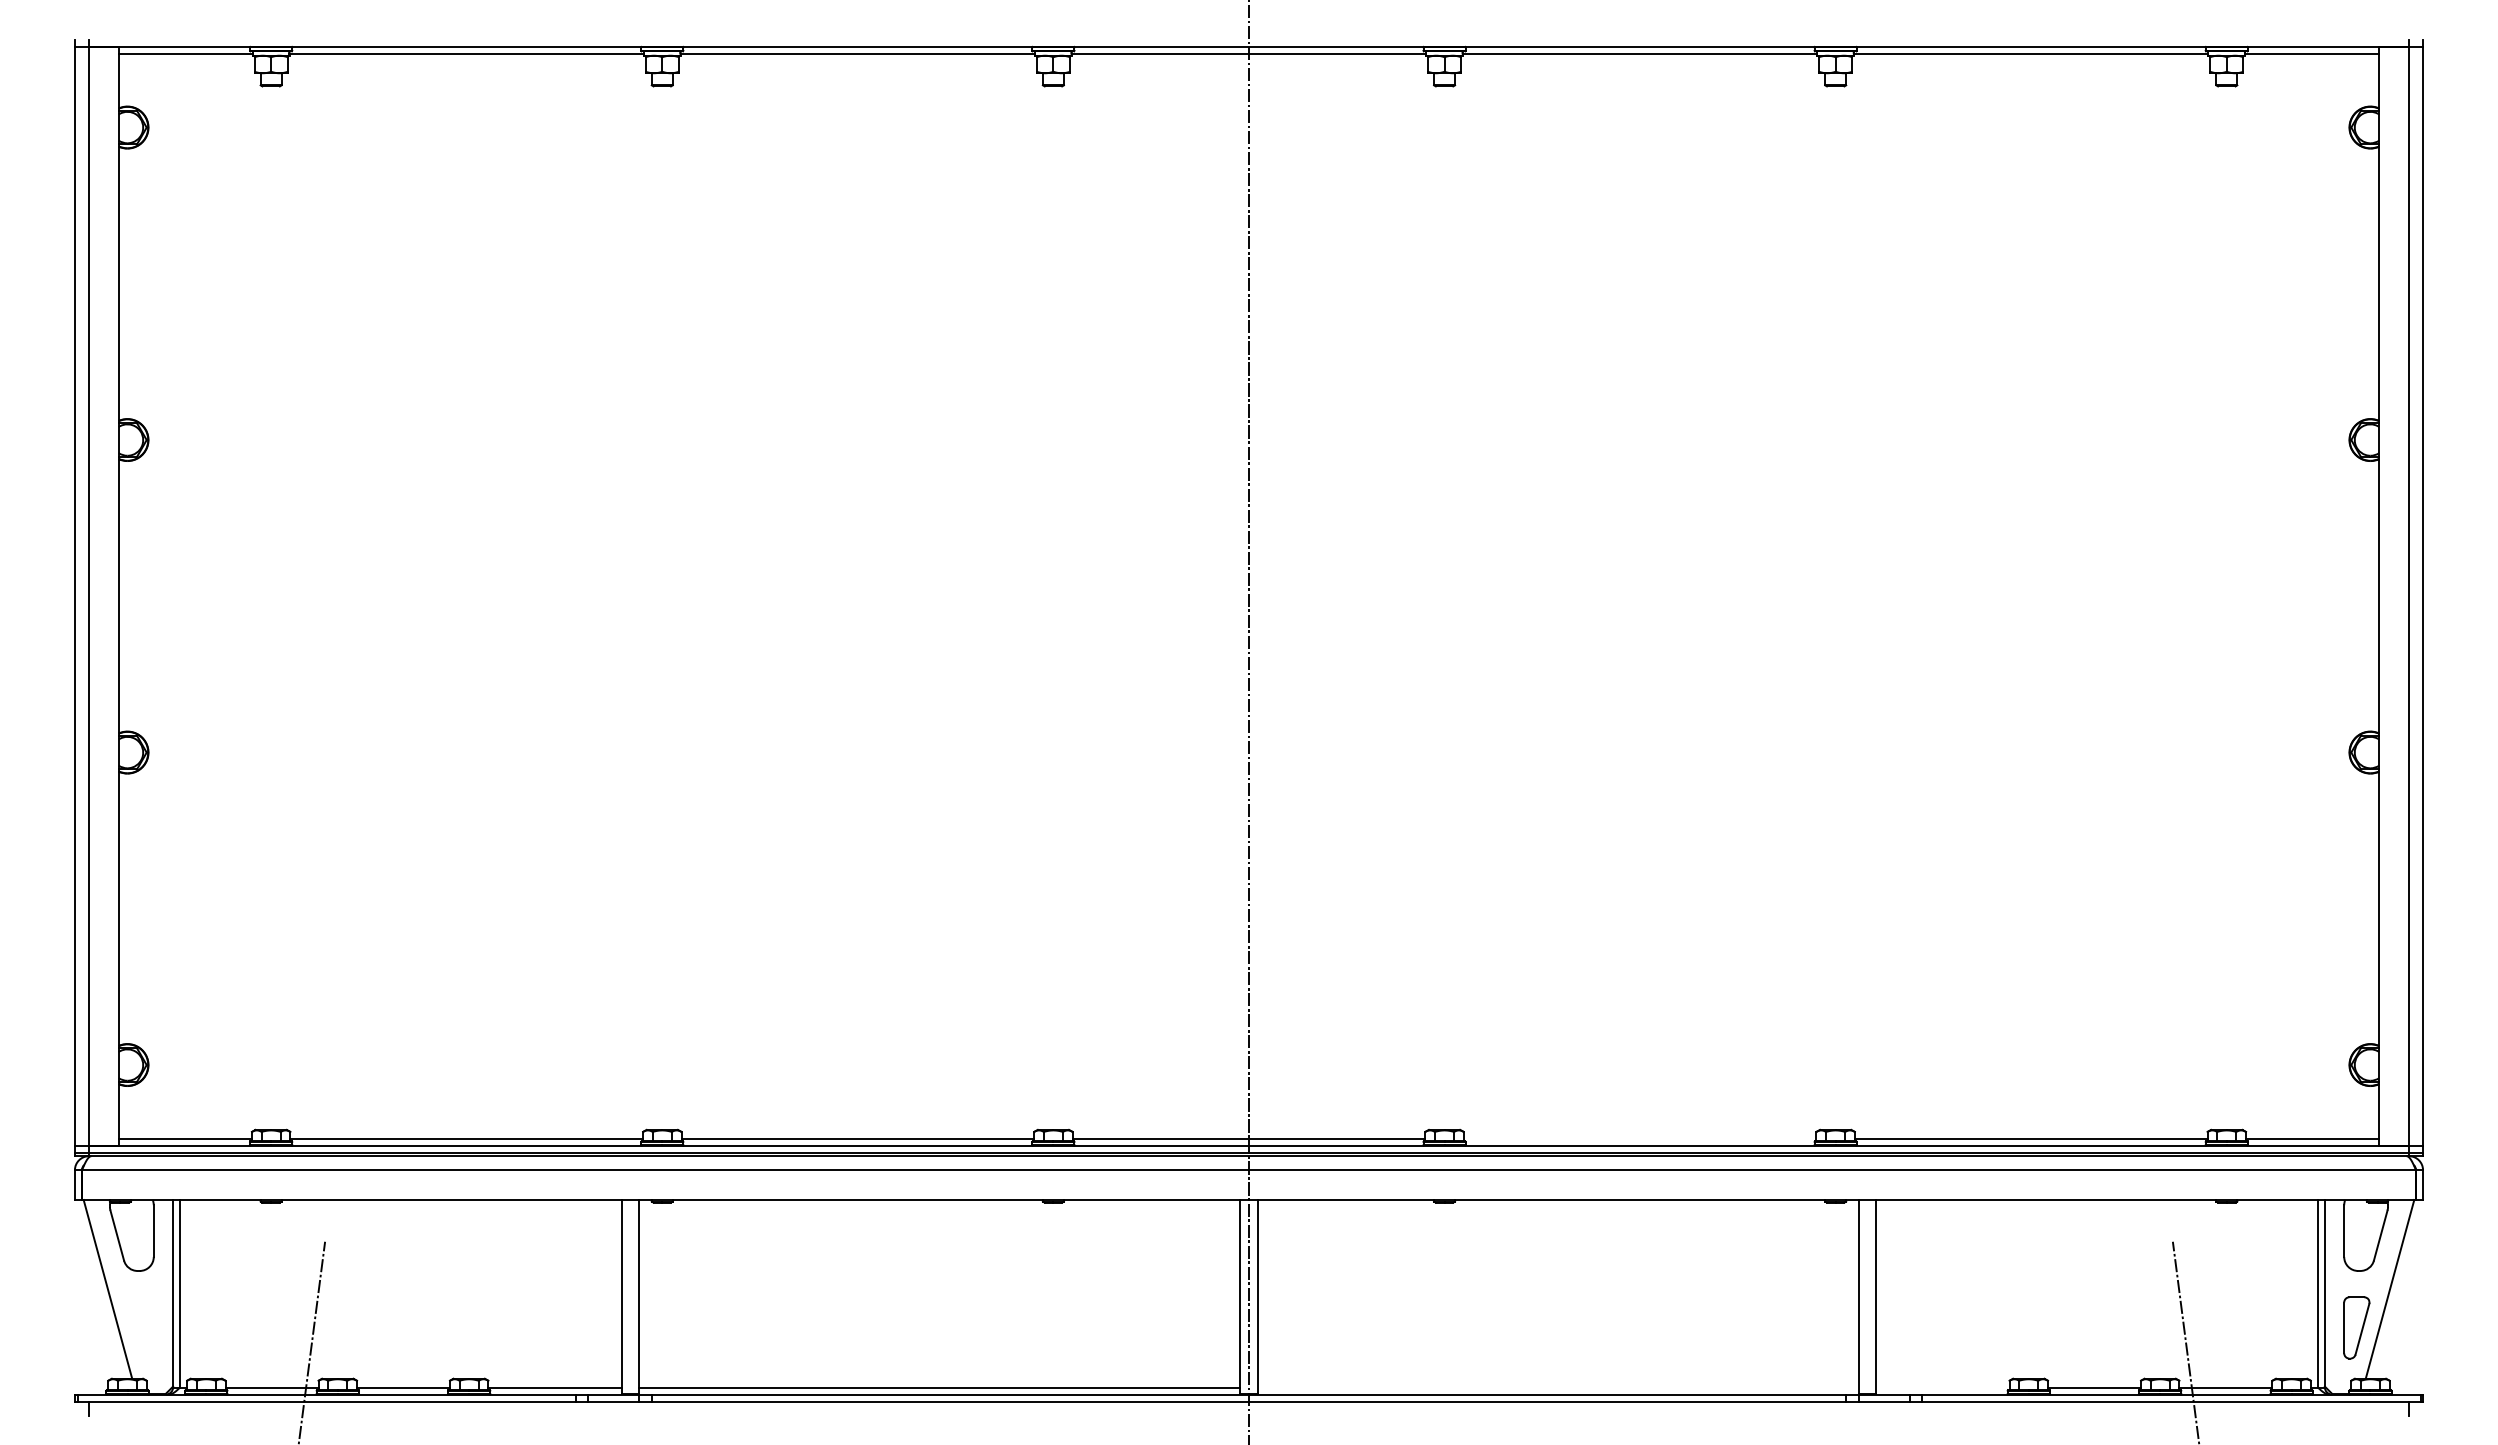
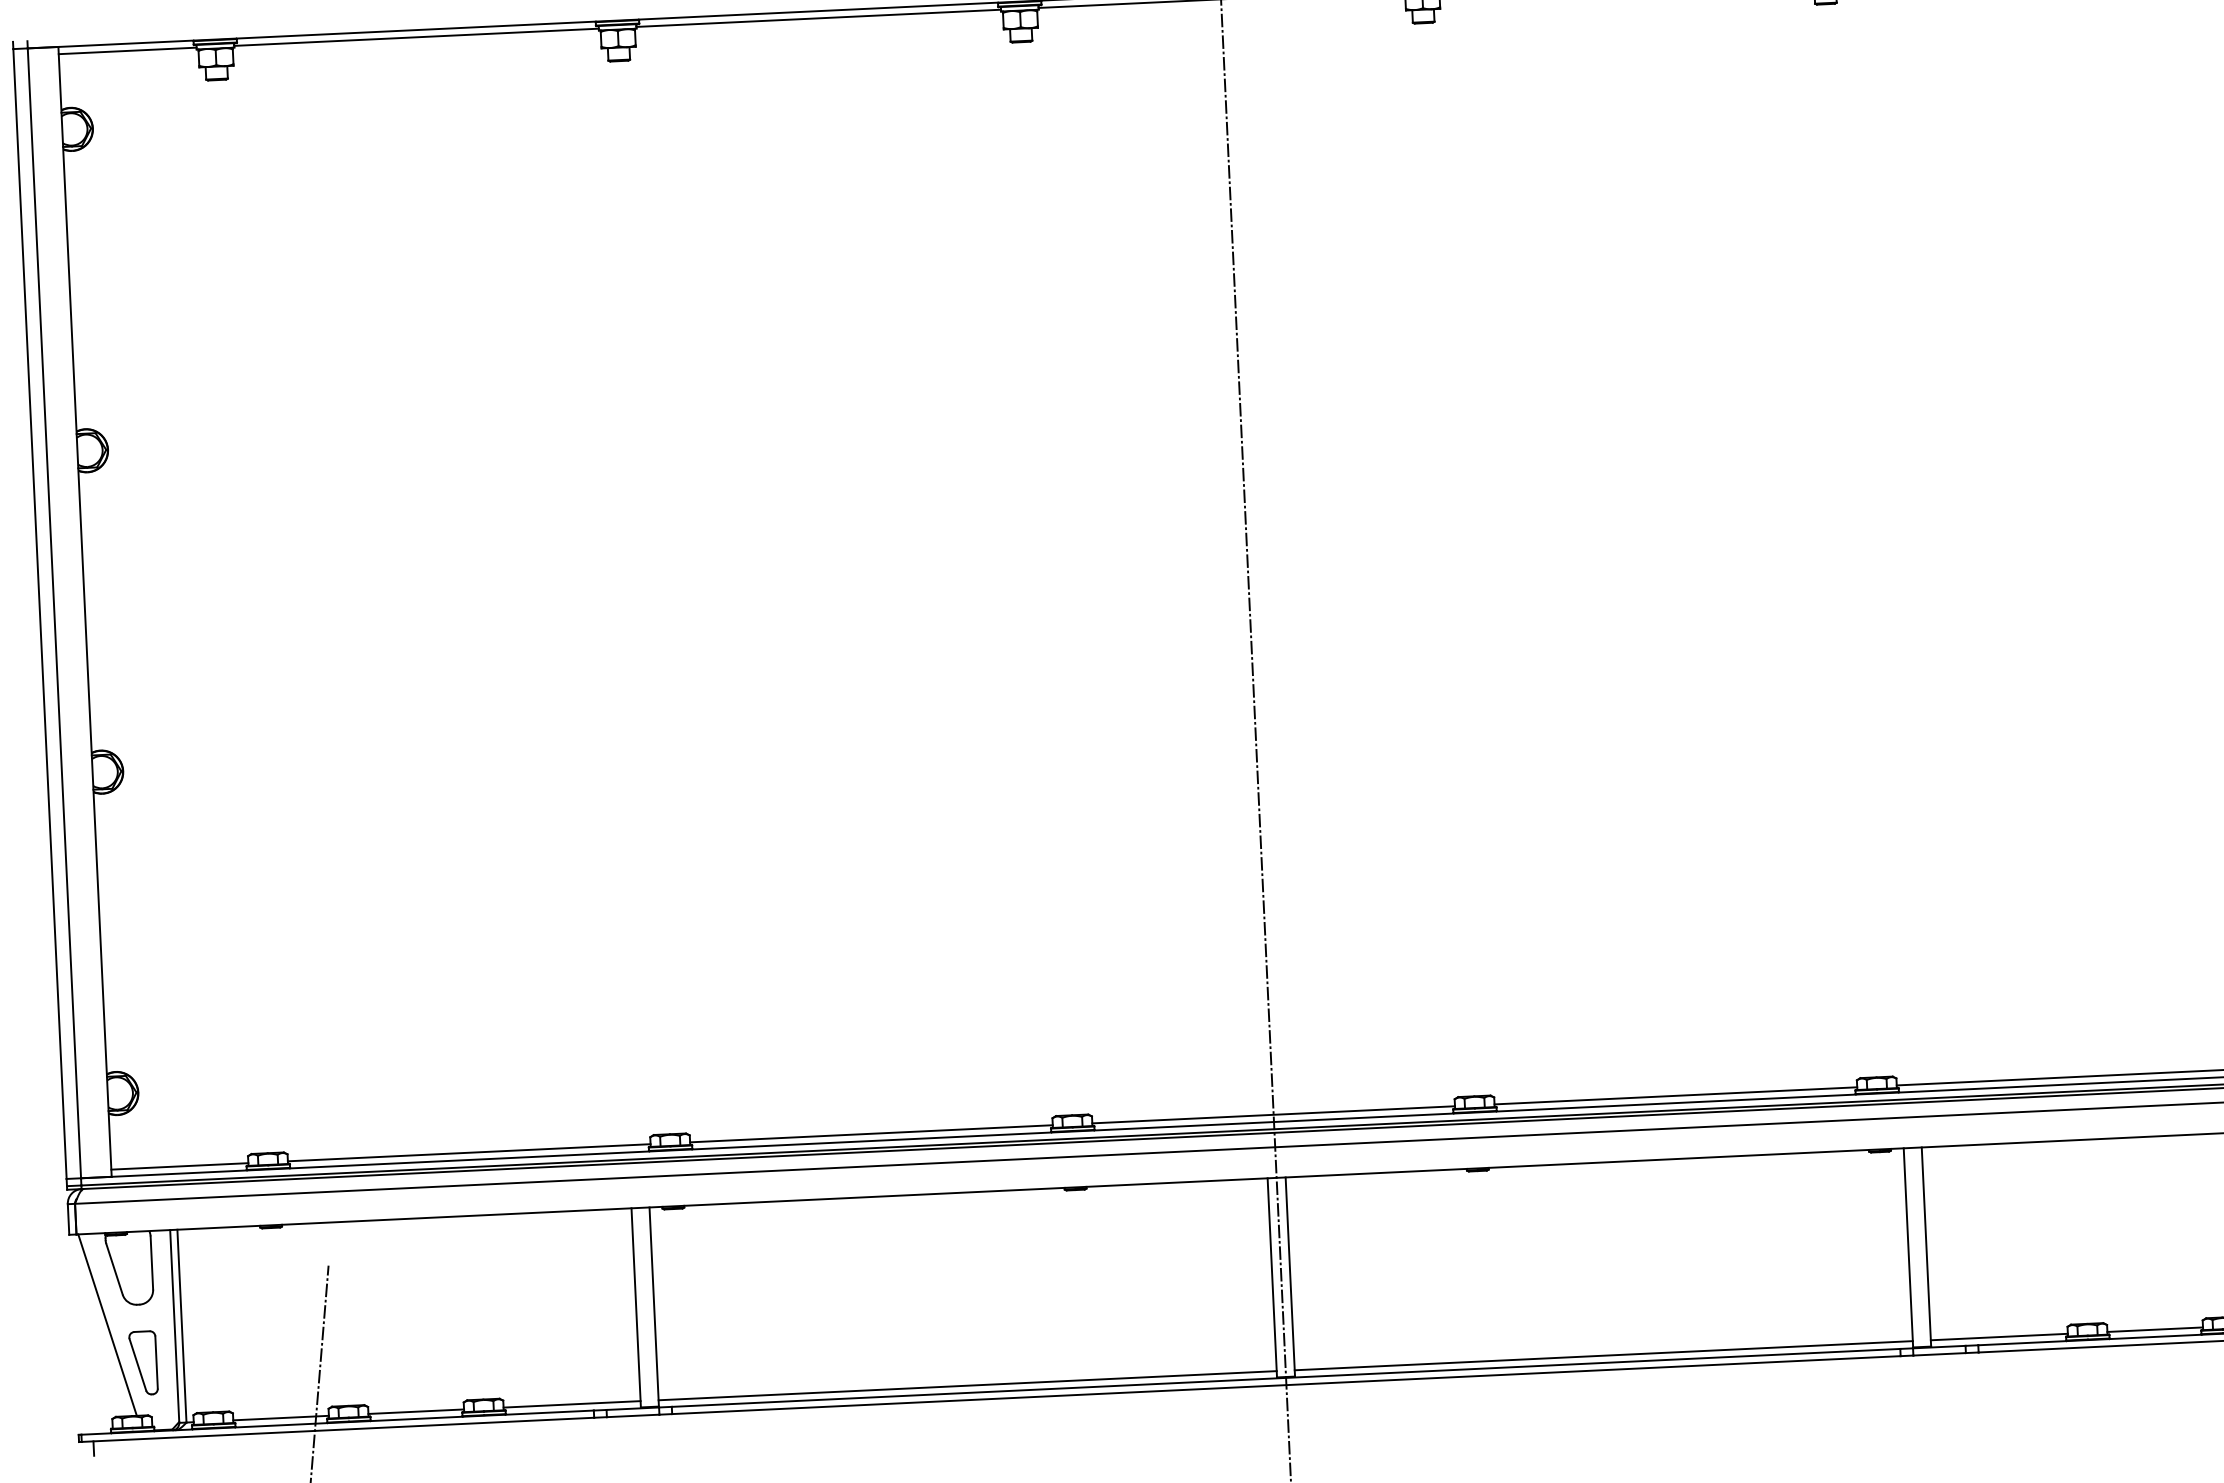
line: (1639, 1138) -> (1675, 1095), added
part: (140, 1327) -> (142, 1362), added
line: (1557, 1387) -> (1602, 1355), added
line: (1942, 1387) -> (1998, 1337), added

